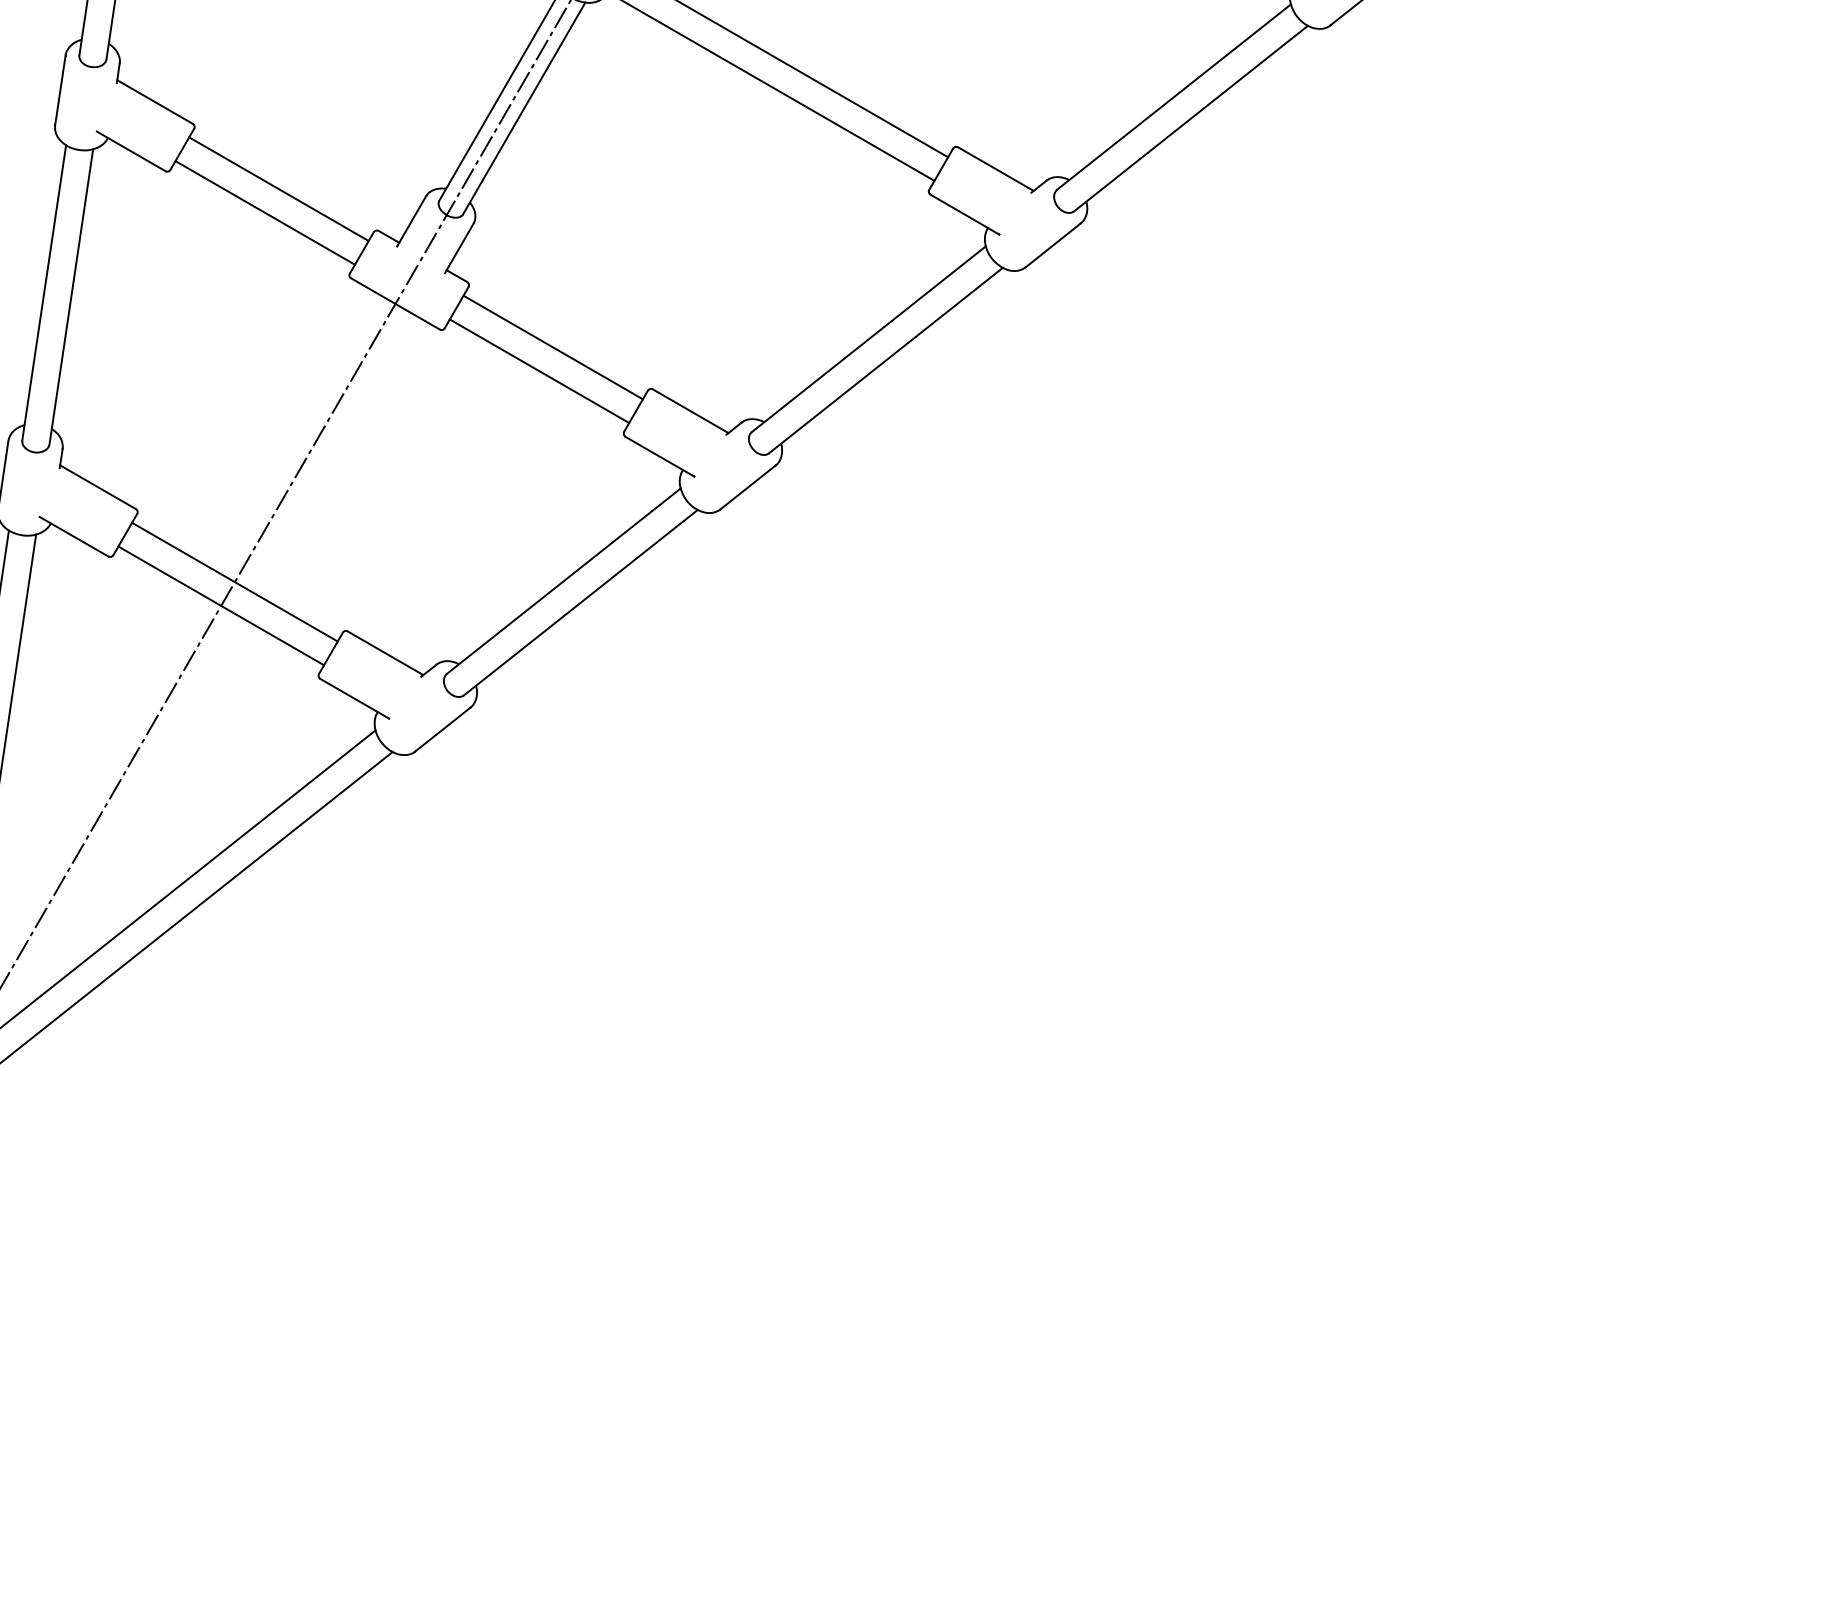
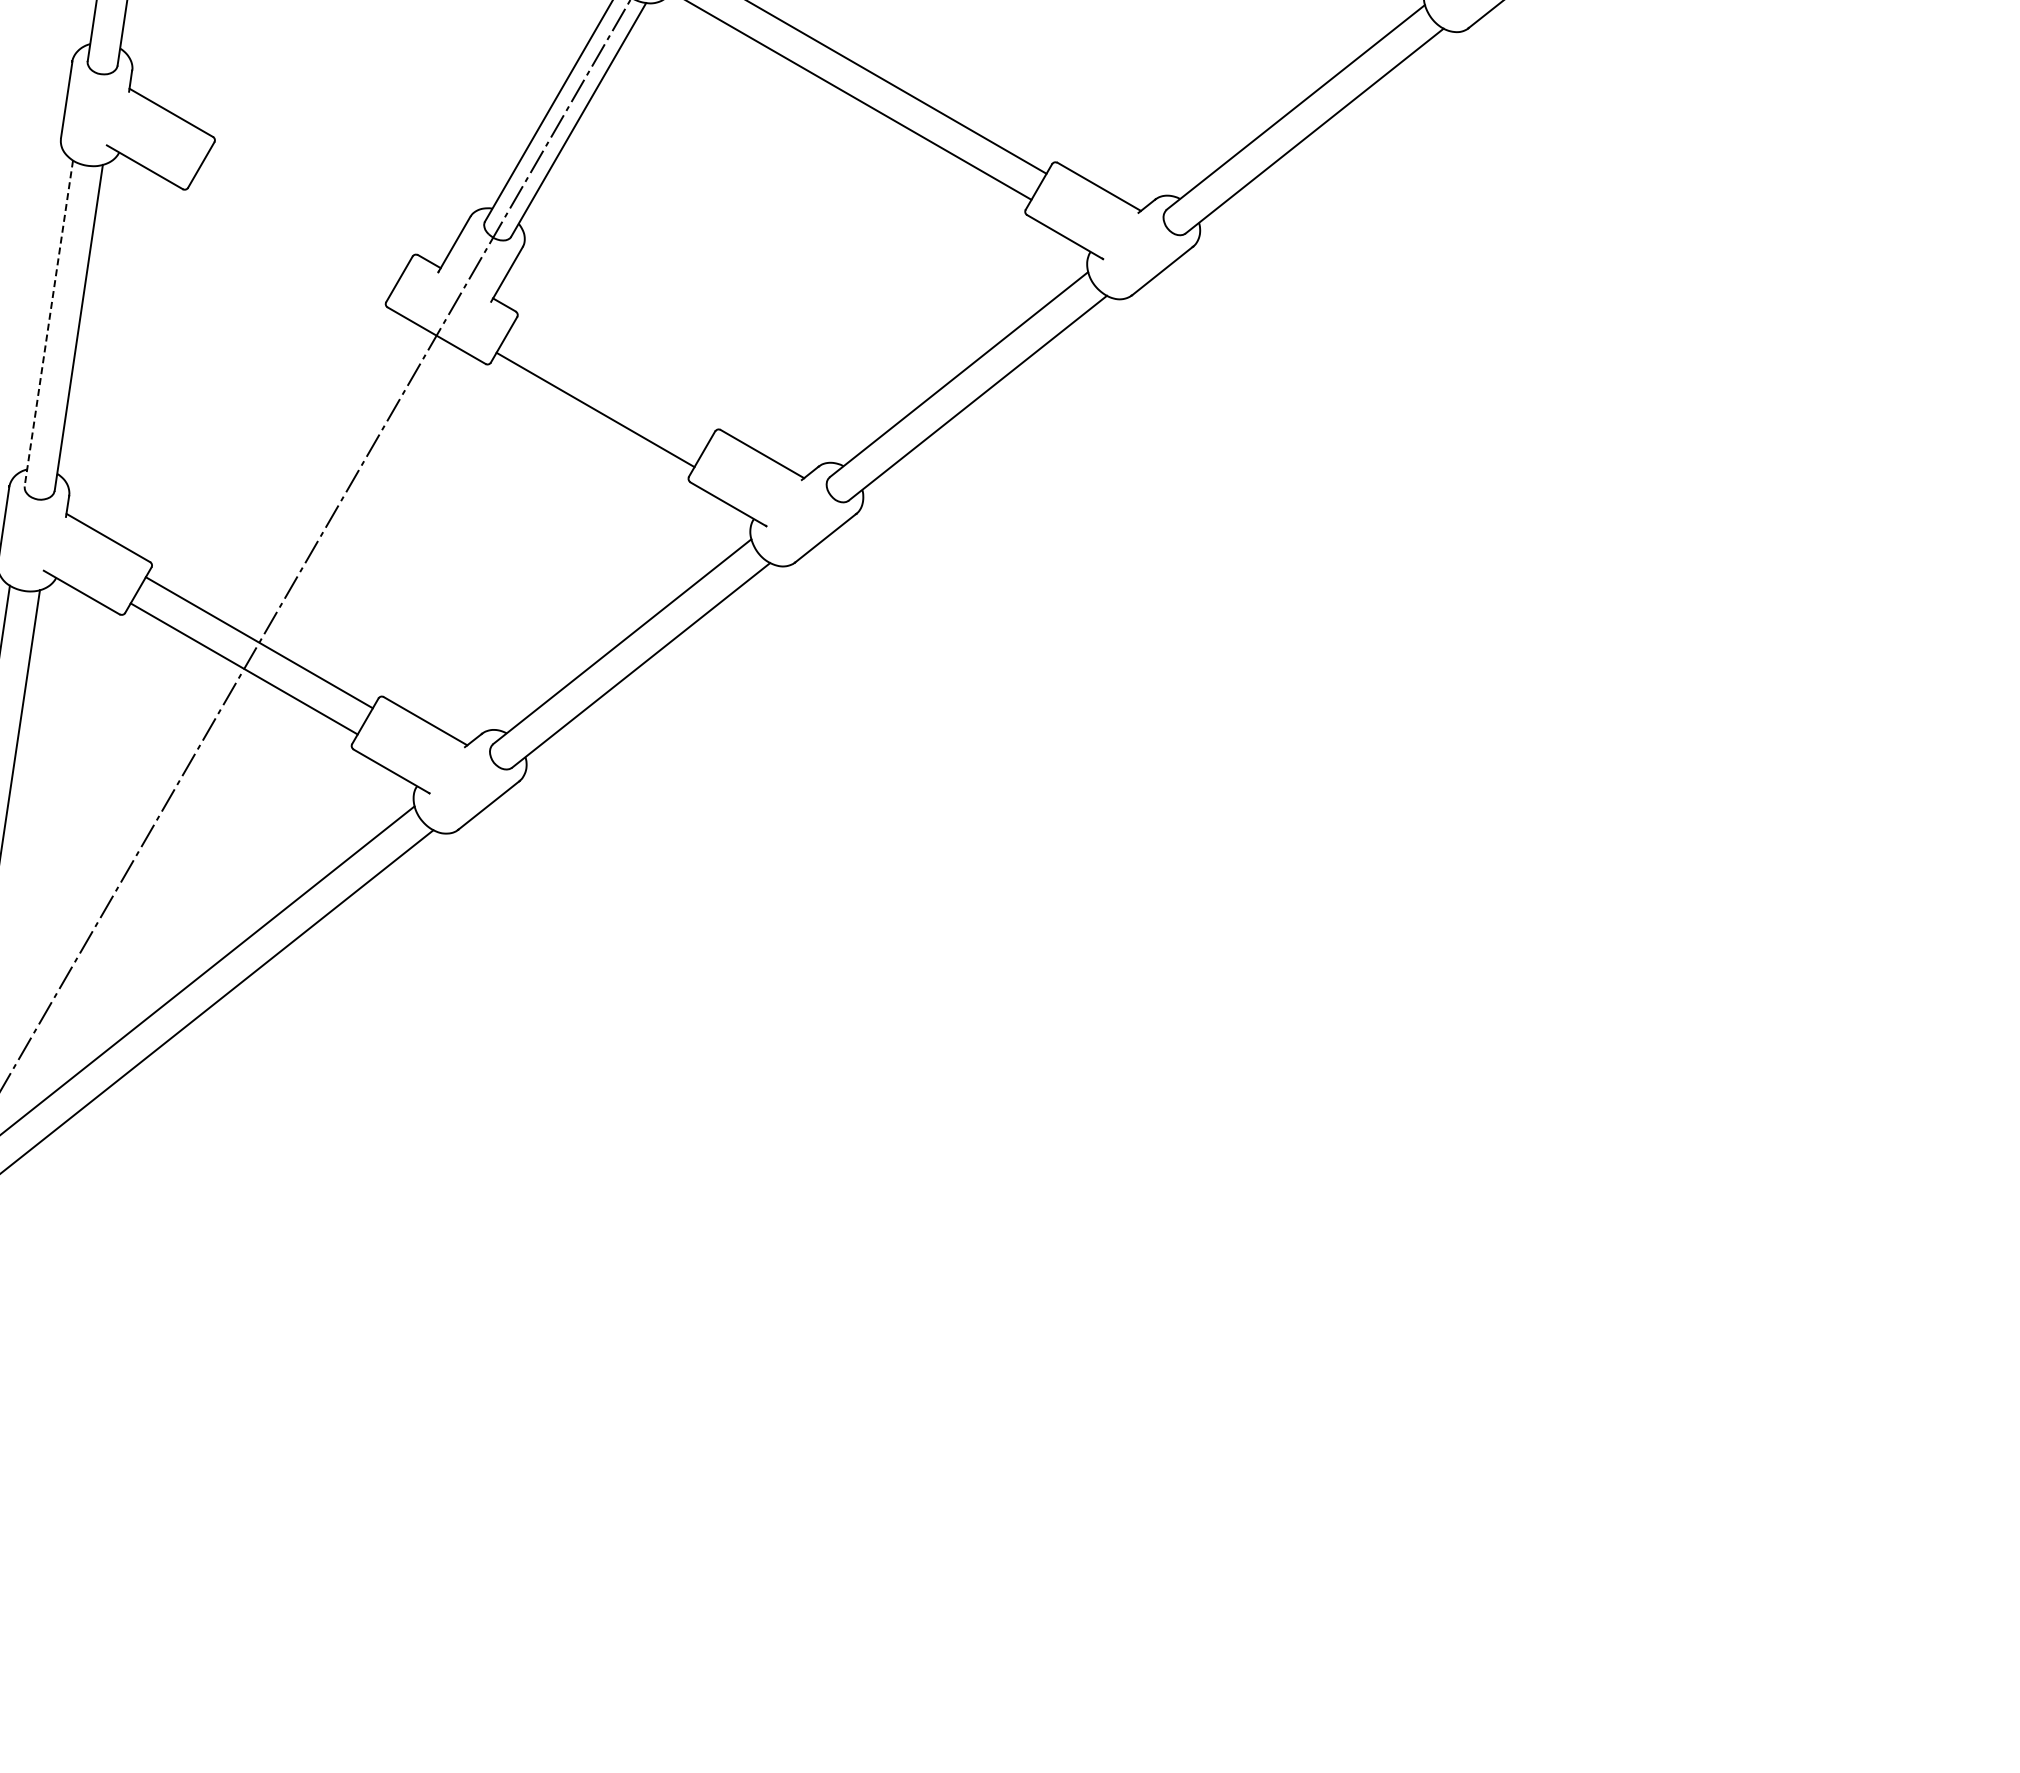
line: (278, 188) -> (307, 208), removed
line: (264, 213) -> (292, 235), removed
line: (43, 292) -> (48, 323), solid -> dashed
line: (553, 347) -> (610, 383), removed

